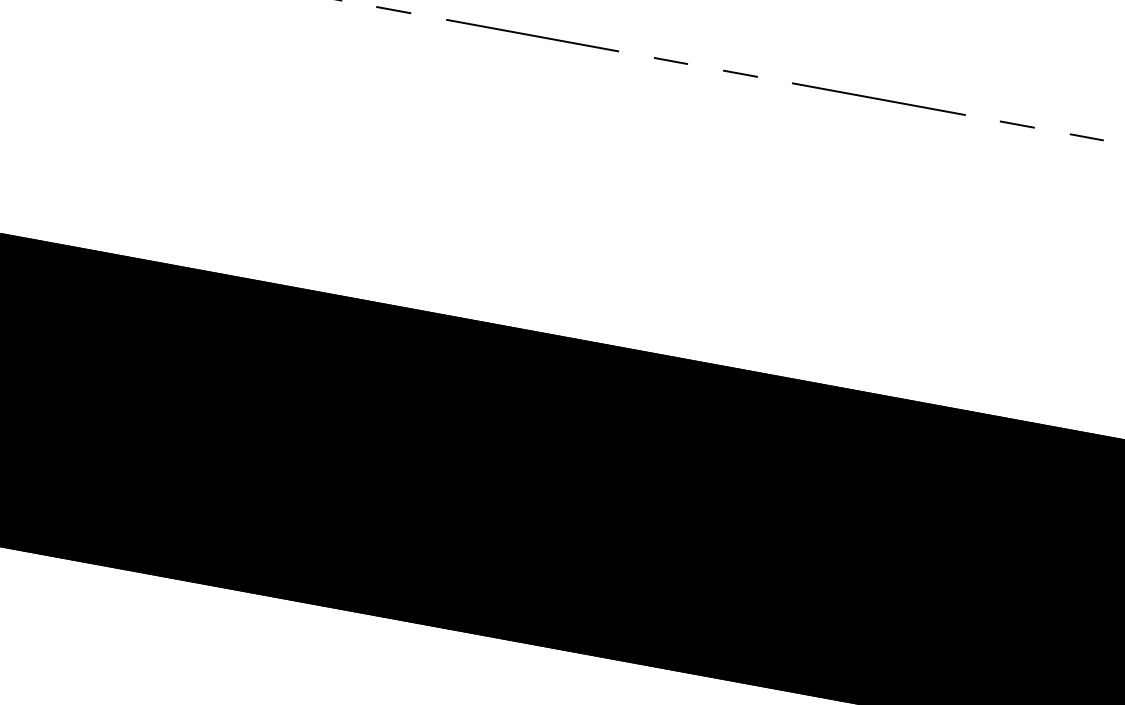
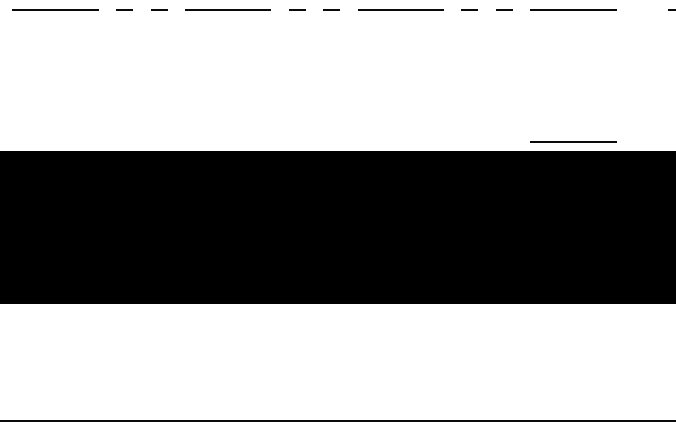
line: (1016, 124) -> (641, 9), removed
line: (830, 364) -> (573, 141), added

